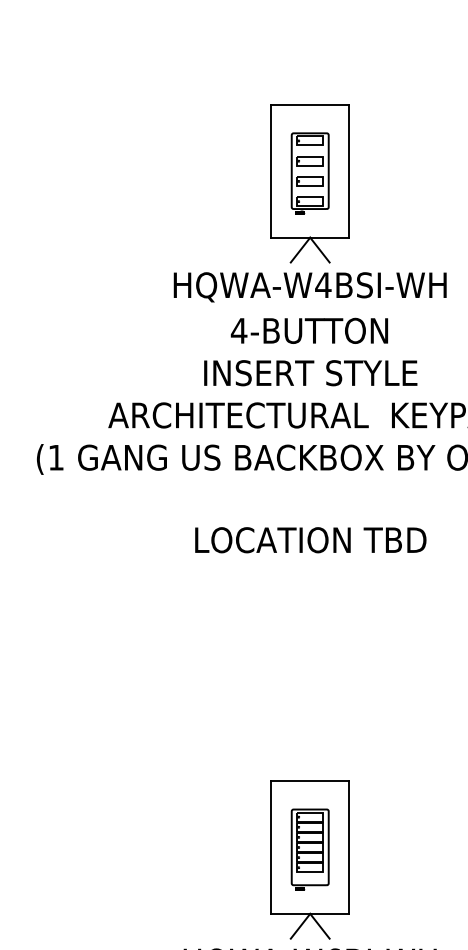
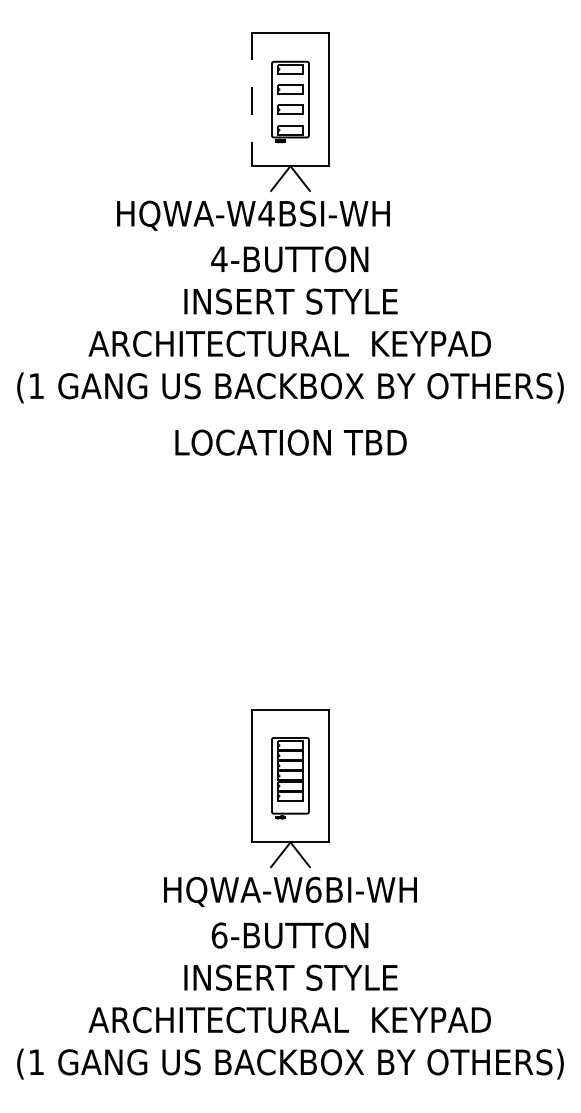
line: (271, 172) -> (251, 100), solid -> dashed
text: (310, 287) -> (253, 215), moved
text: (310, 540) -> (290, 442), moved

